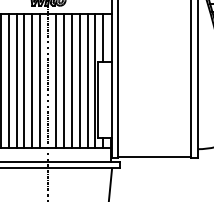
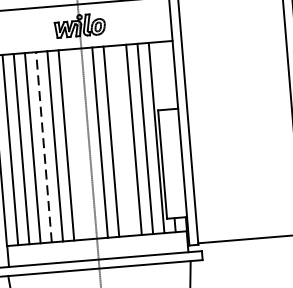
line: (103, 37) -> (163, 75), removed
line: (16, 80) -> (43, 146), solid -> dashed
line: (40, 80) -> (78, 143), removed
line: (71, 80) -> (122, 140), removed

